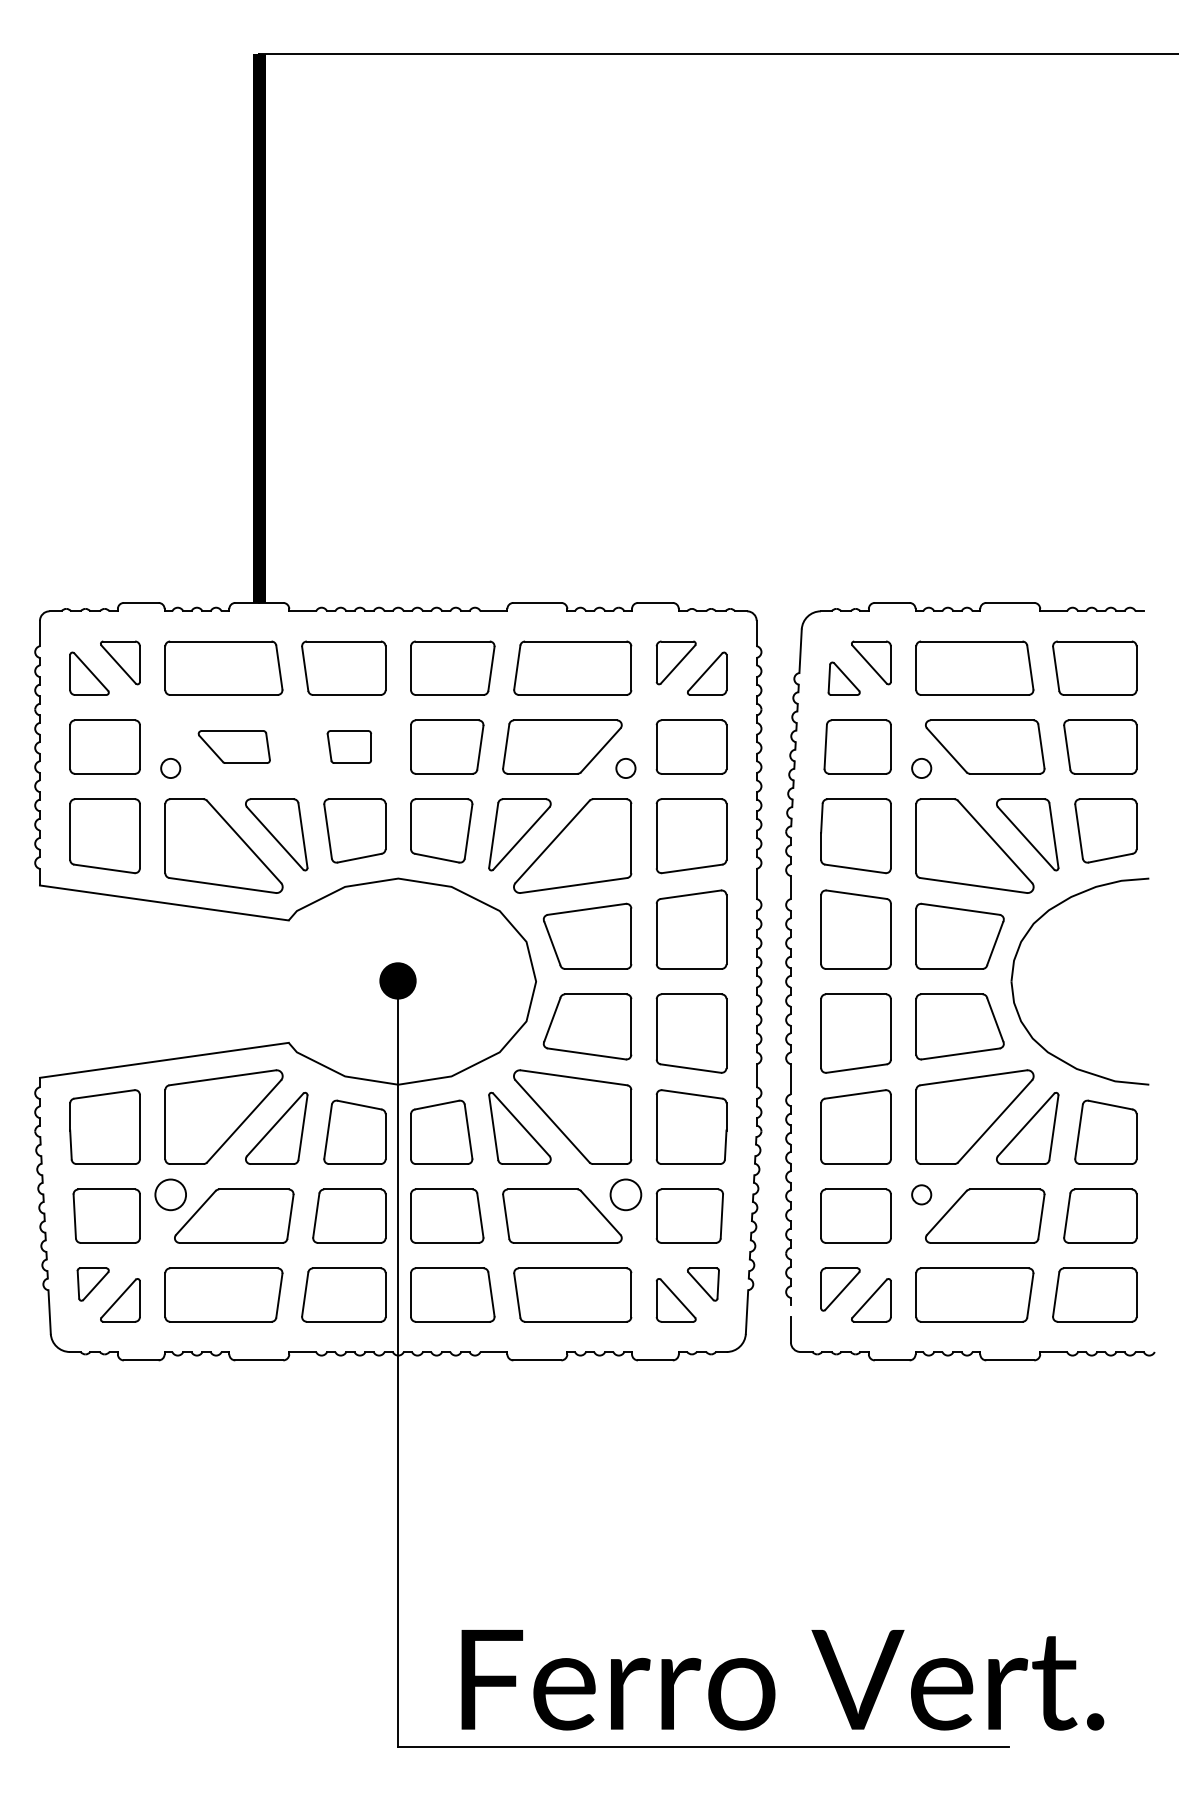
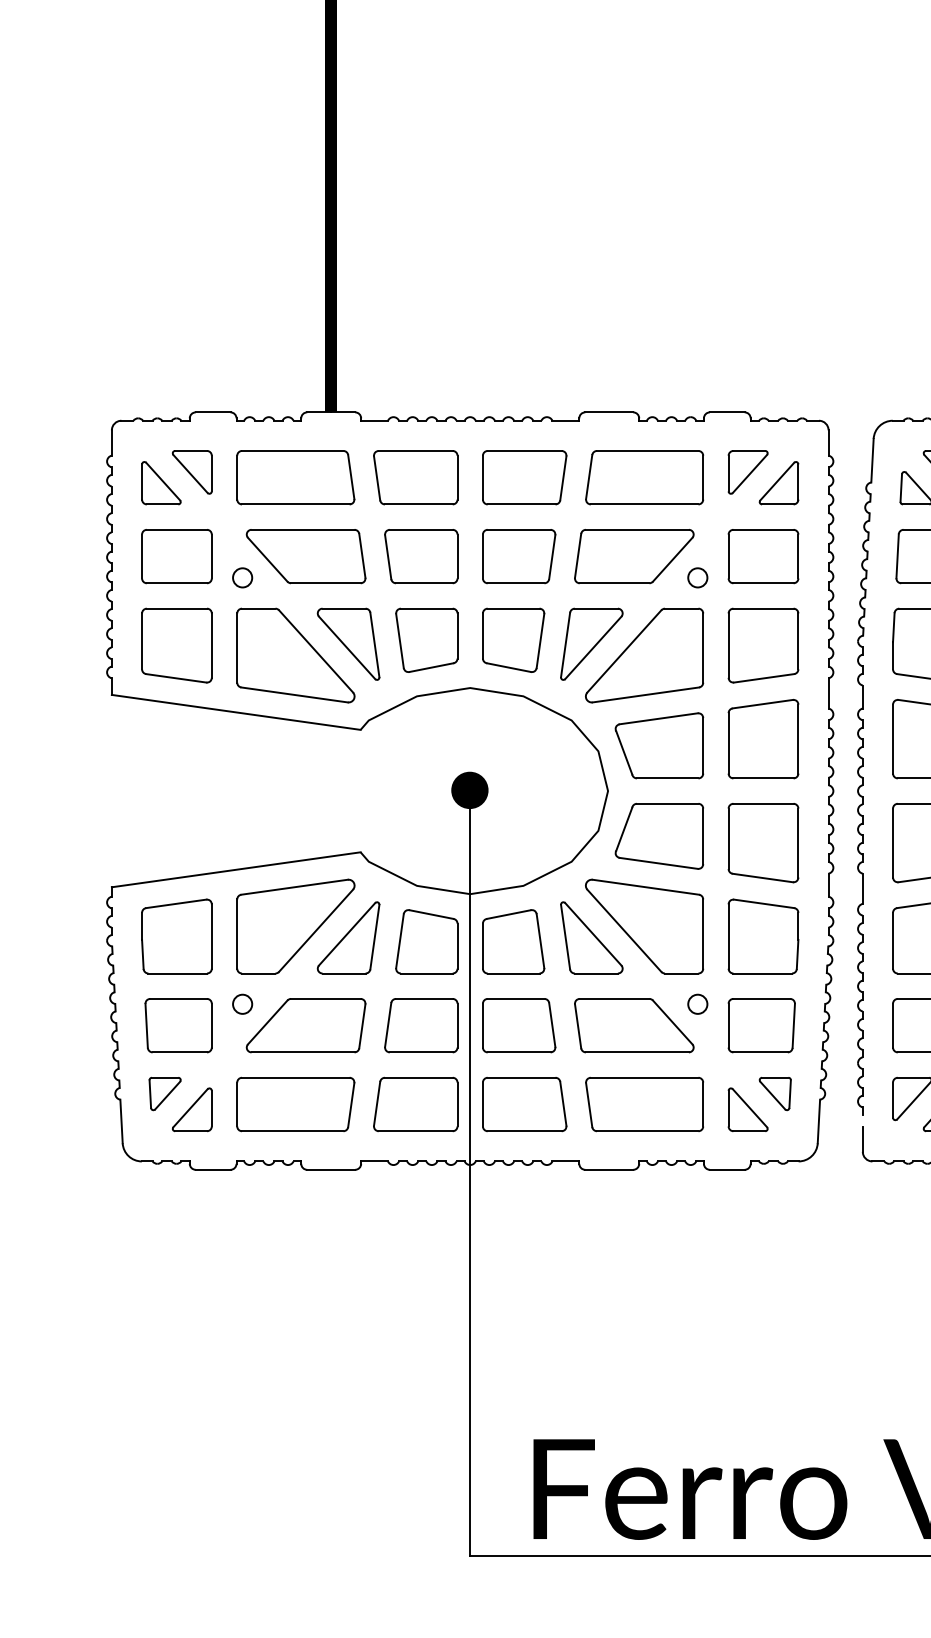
part: (234, 746) -> (306, 555), size x1.67
part: (349, 746) -> (421, 555), size x1.67
circle: (170, 1194) -> (242, 1003), size x0.62
circle: (625, 1194) -> (697, 1003), size x0.62

